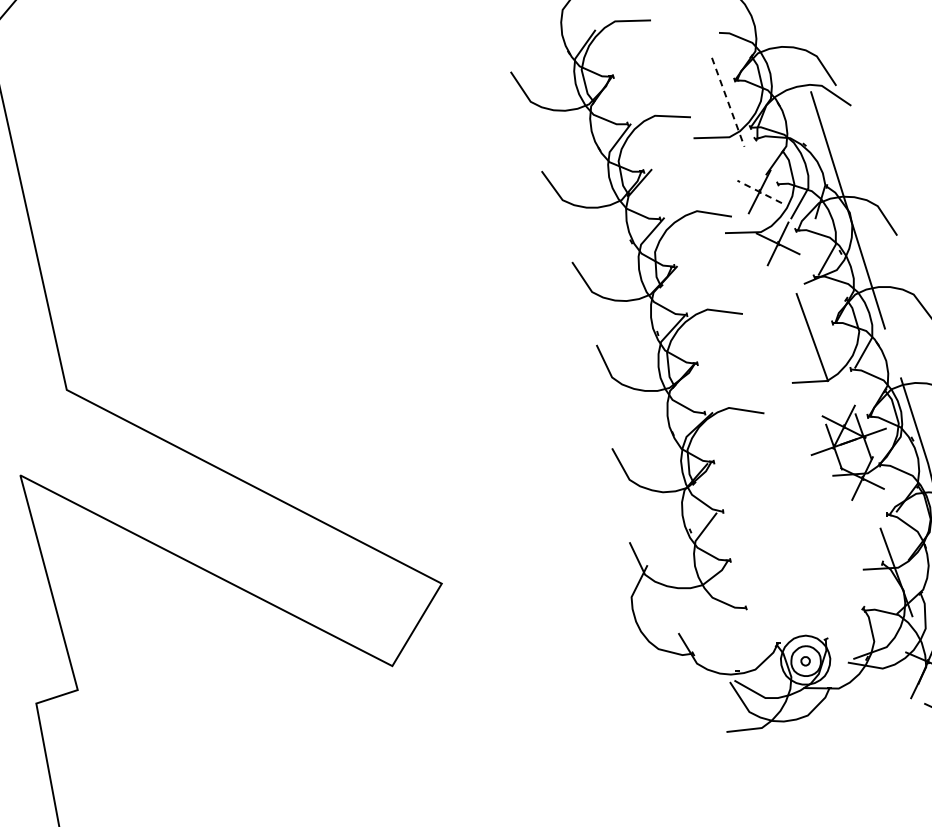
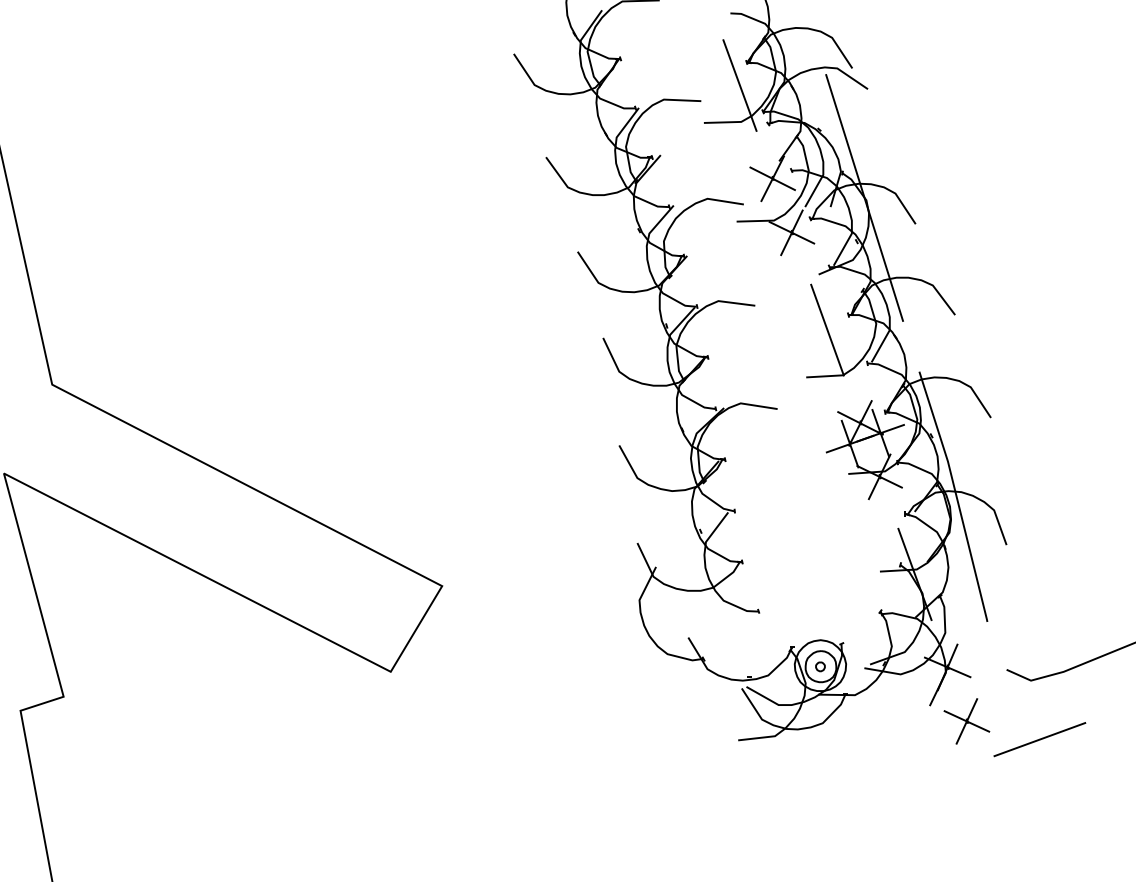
line: (728, 103) -> (740, 86), dashed -> solid
line: (759, 191) -> (772, 178), dashed -> solid

